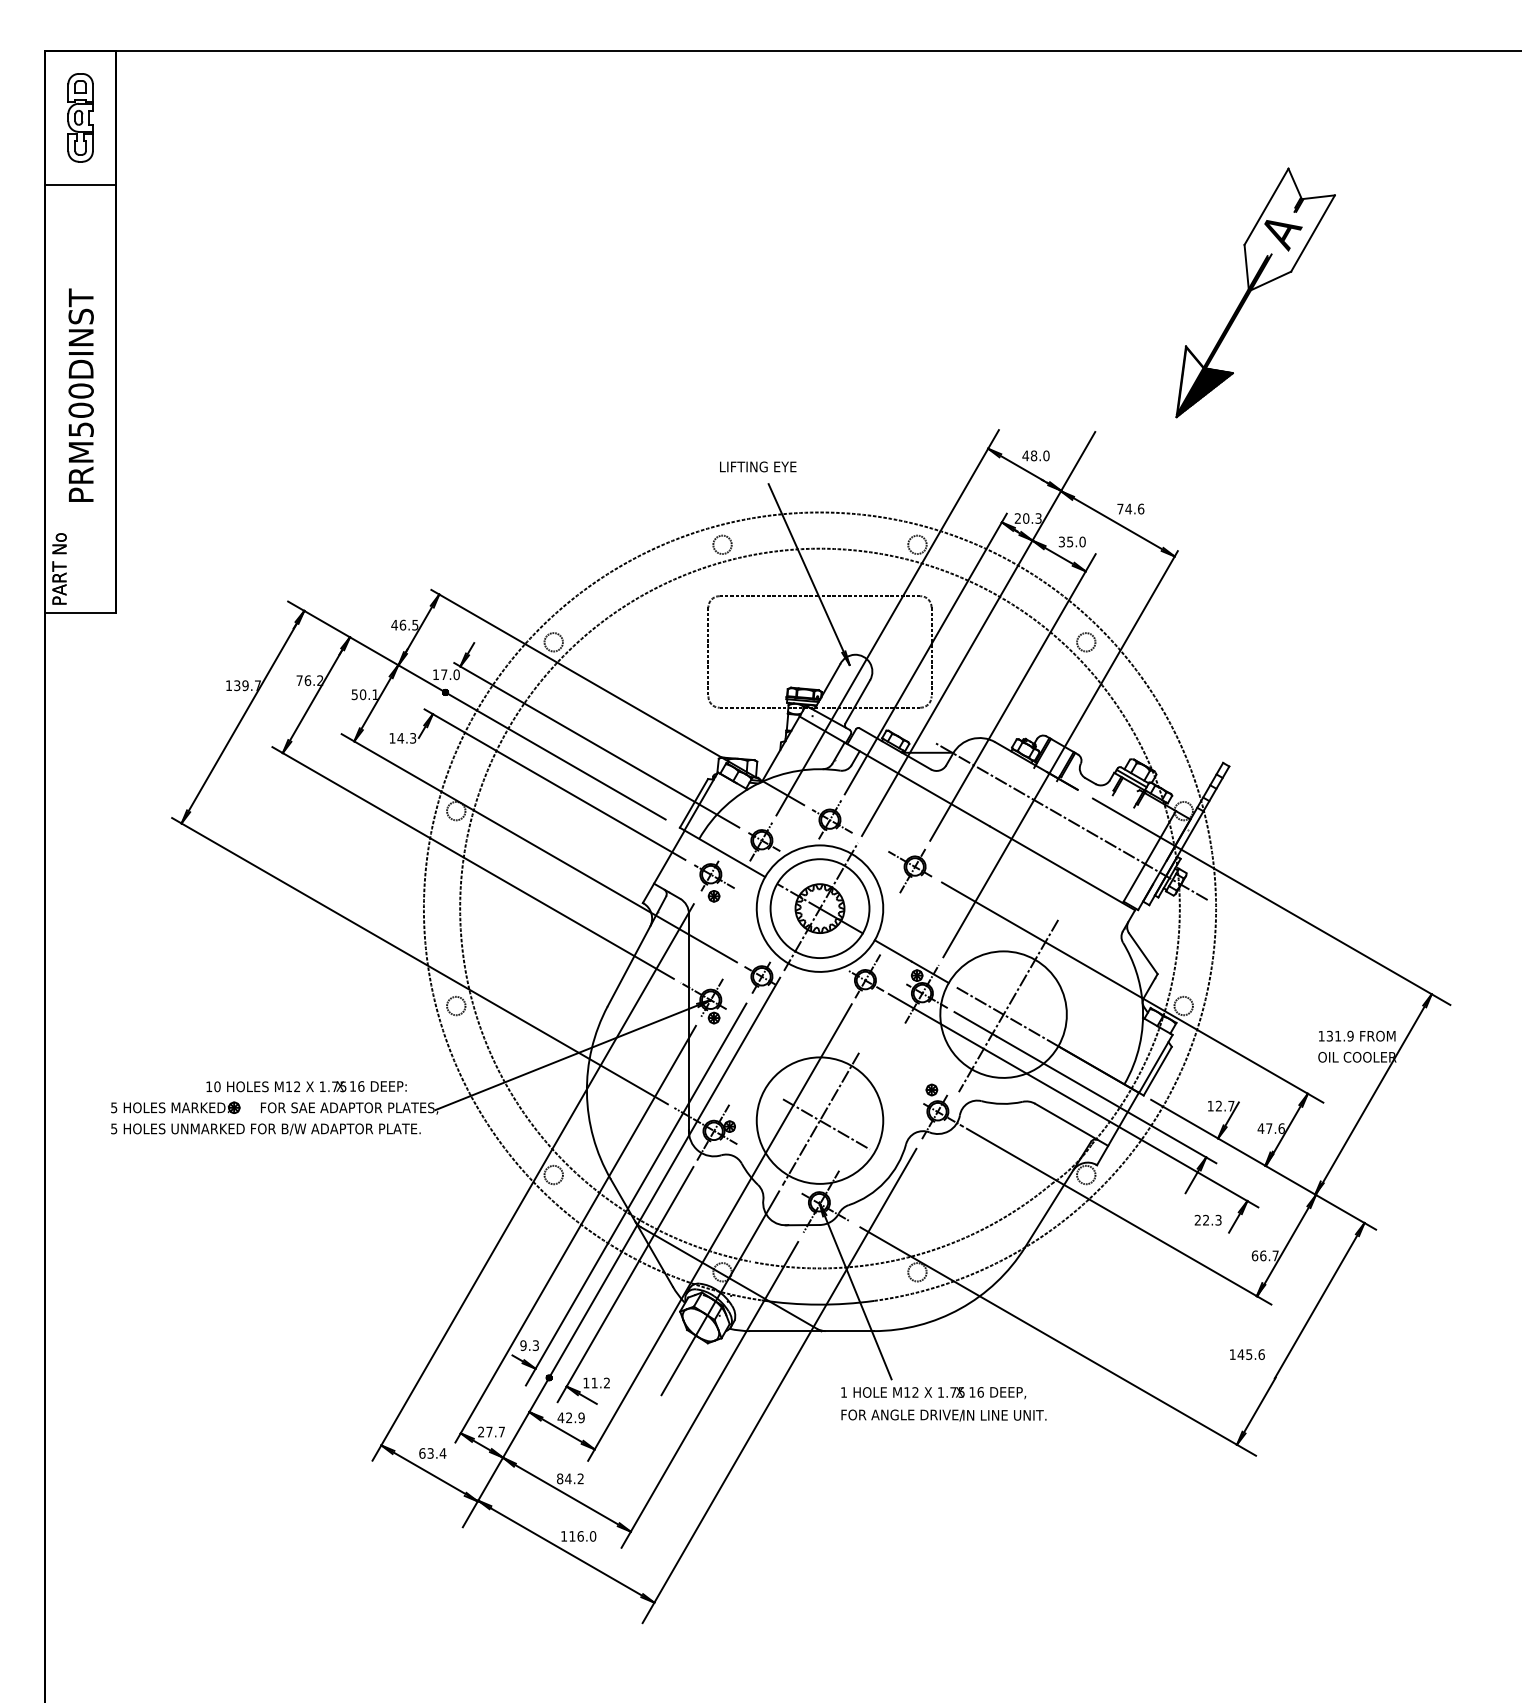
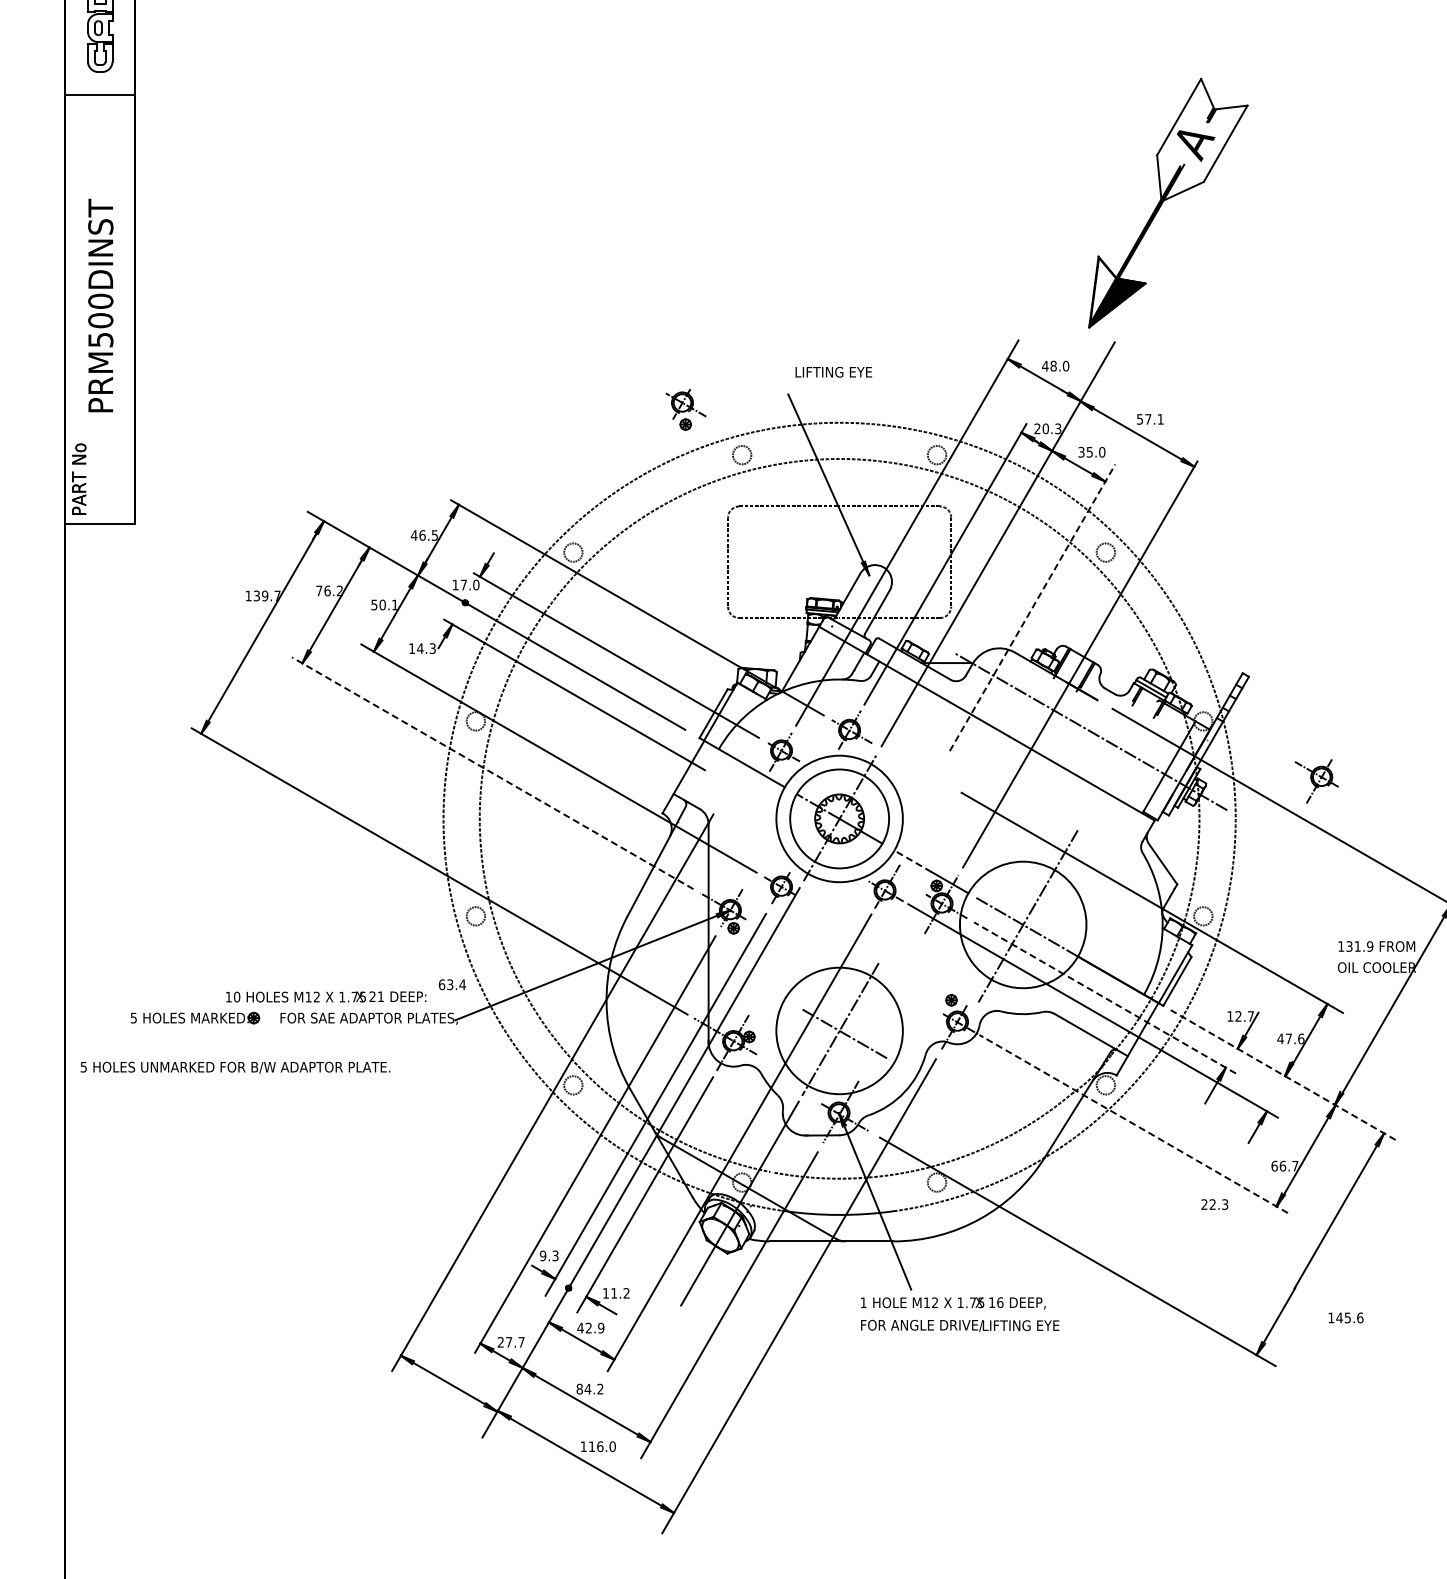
part: (1255, 292) -> (1168, 202), moved
text: (758, 466) -> (834, 371), moved
text: (1130, 508) -> (1150, 418), 74.6 -> 57.1
line: (1012, 697) -> (1032, 607), solid -> dashed
line: (473, 862) -> (493, 772), solid -> dashed
part: (910, 870) -> (1317, 780), moved
part: (714, 881) -> (686, 409), moved
line: (892, 950) -> (912, 860), solid -> dashed
text: (357, 1086) -> (377, 996), 16 -> 21
line: (1084, 1087) -> (1104, 997), solid -> dashed
text: (265, 1129) -> (235, 1067), moved
line: (1263, 1164) -> (1283, 1074), solid -> dashed
line: (1119, 1216) -> (1139, 1126), solid -> dashed
text: (1207, 1219) -> (1214, 1203), moved
text: (1247, 1354) -> (1346, 1317), moved
text: (1005, 1415) -> (1025, 1325), IN LINE UNIT. -> LIFTING EYE
text: (432, 1453) -> (452, 984), moved

